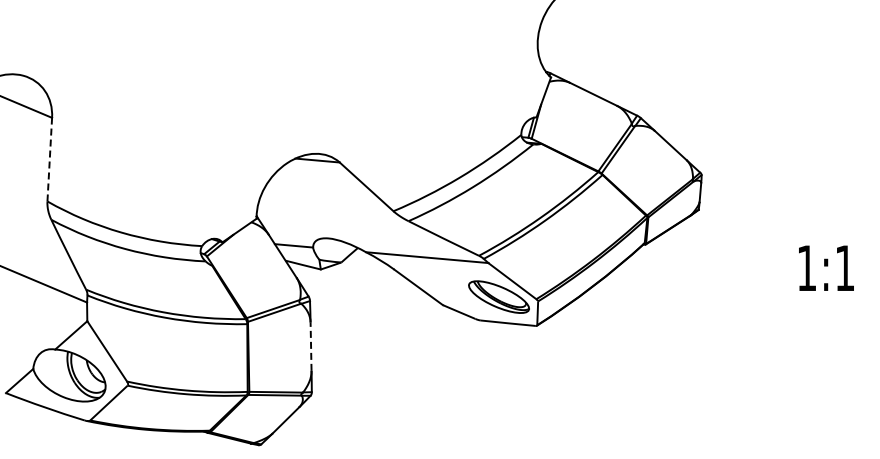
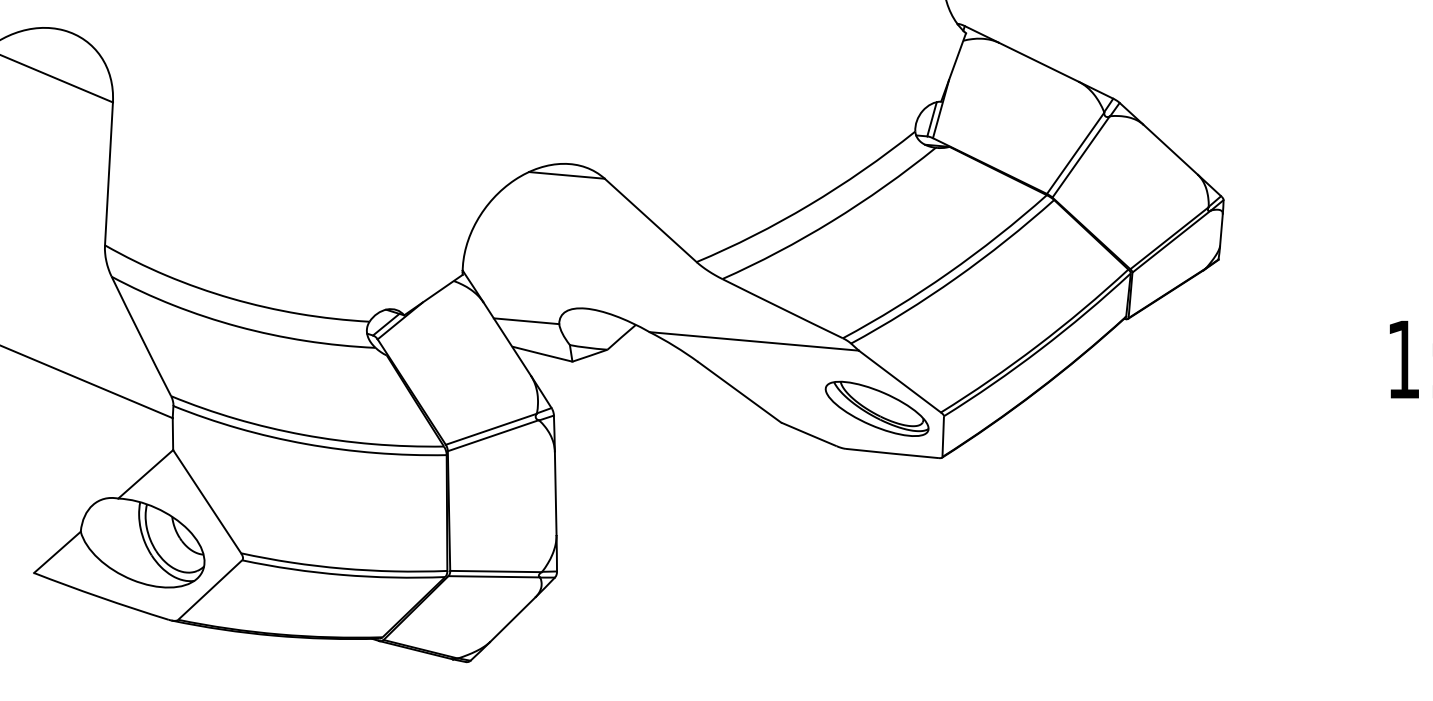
line: (49, 159) -> (108, 173), dashed -> solid
line: (311, 346) -> (556, 493), dashed -> solid

